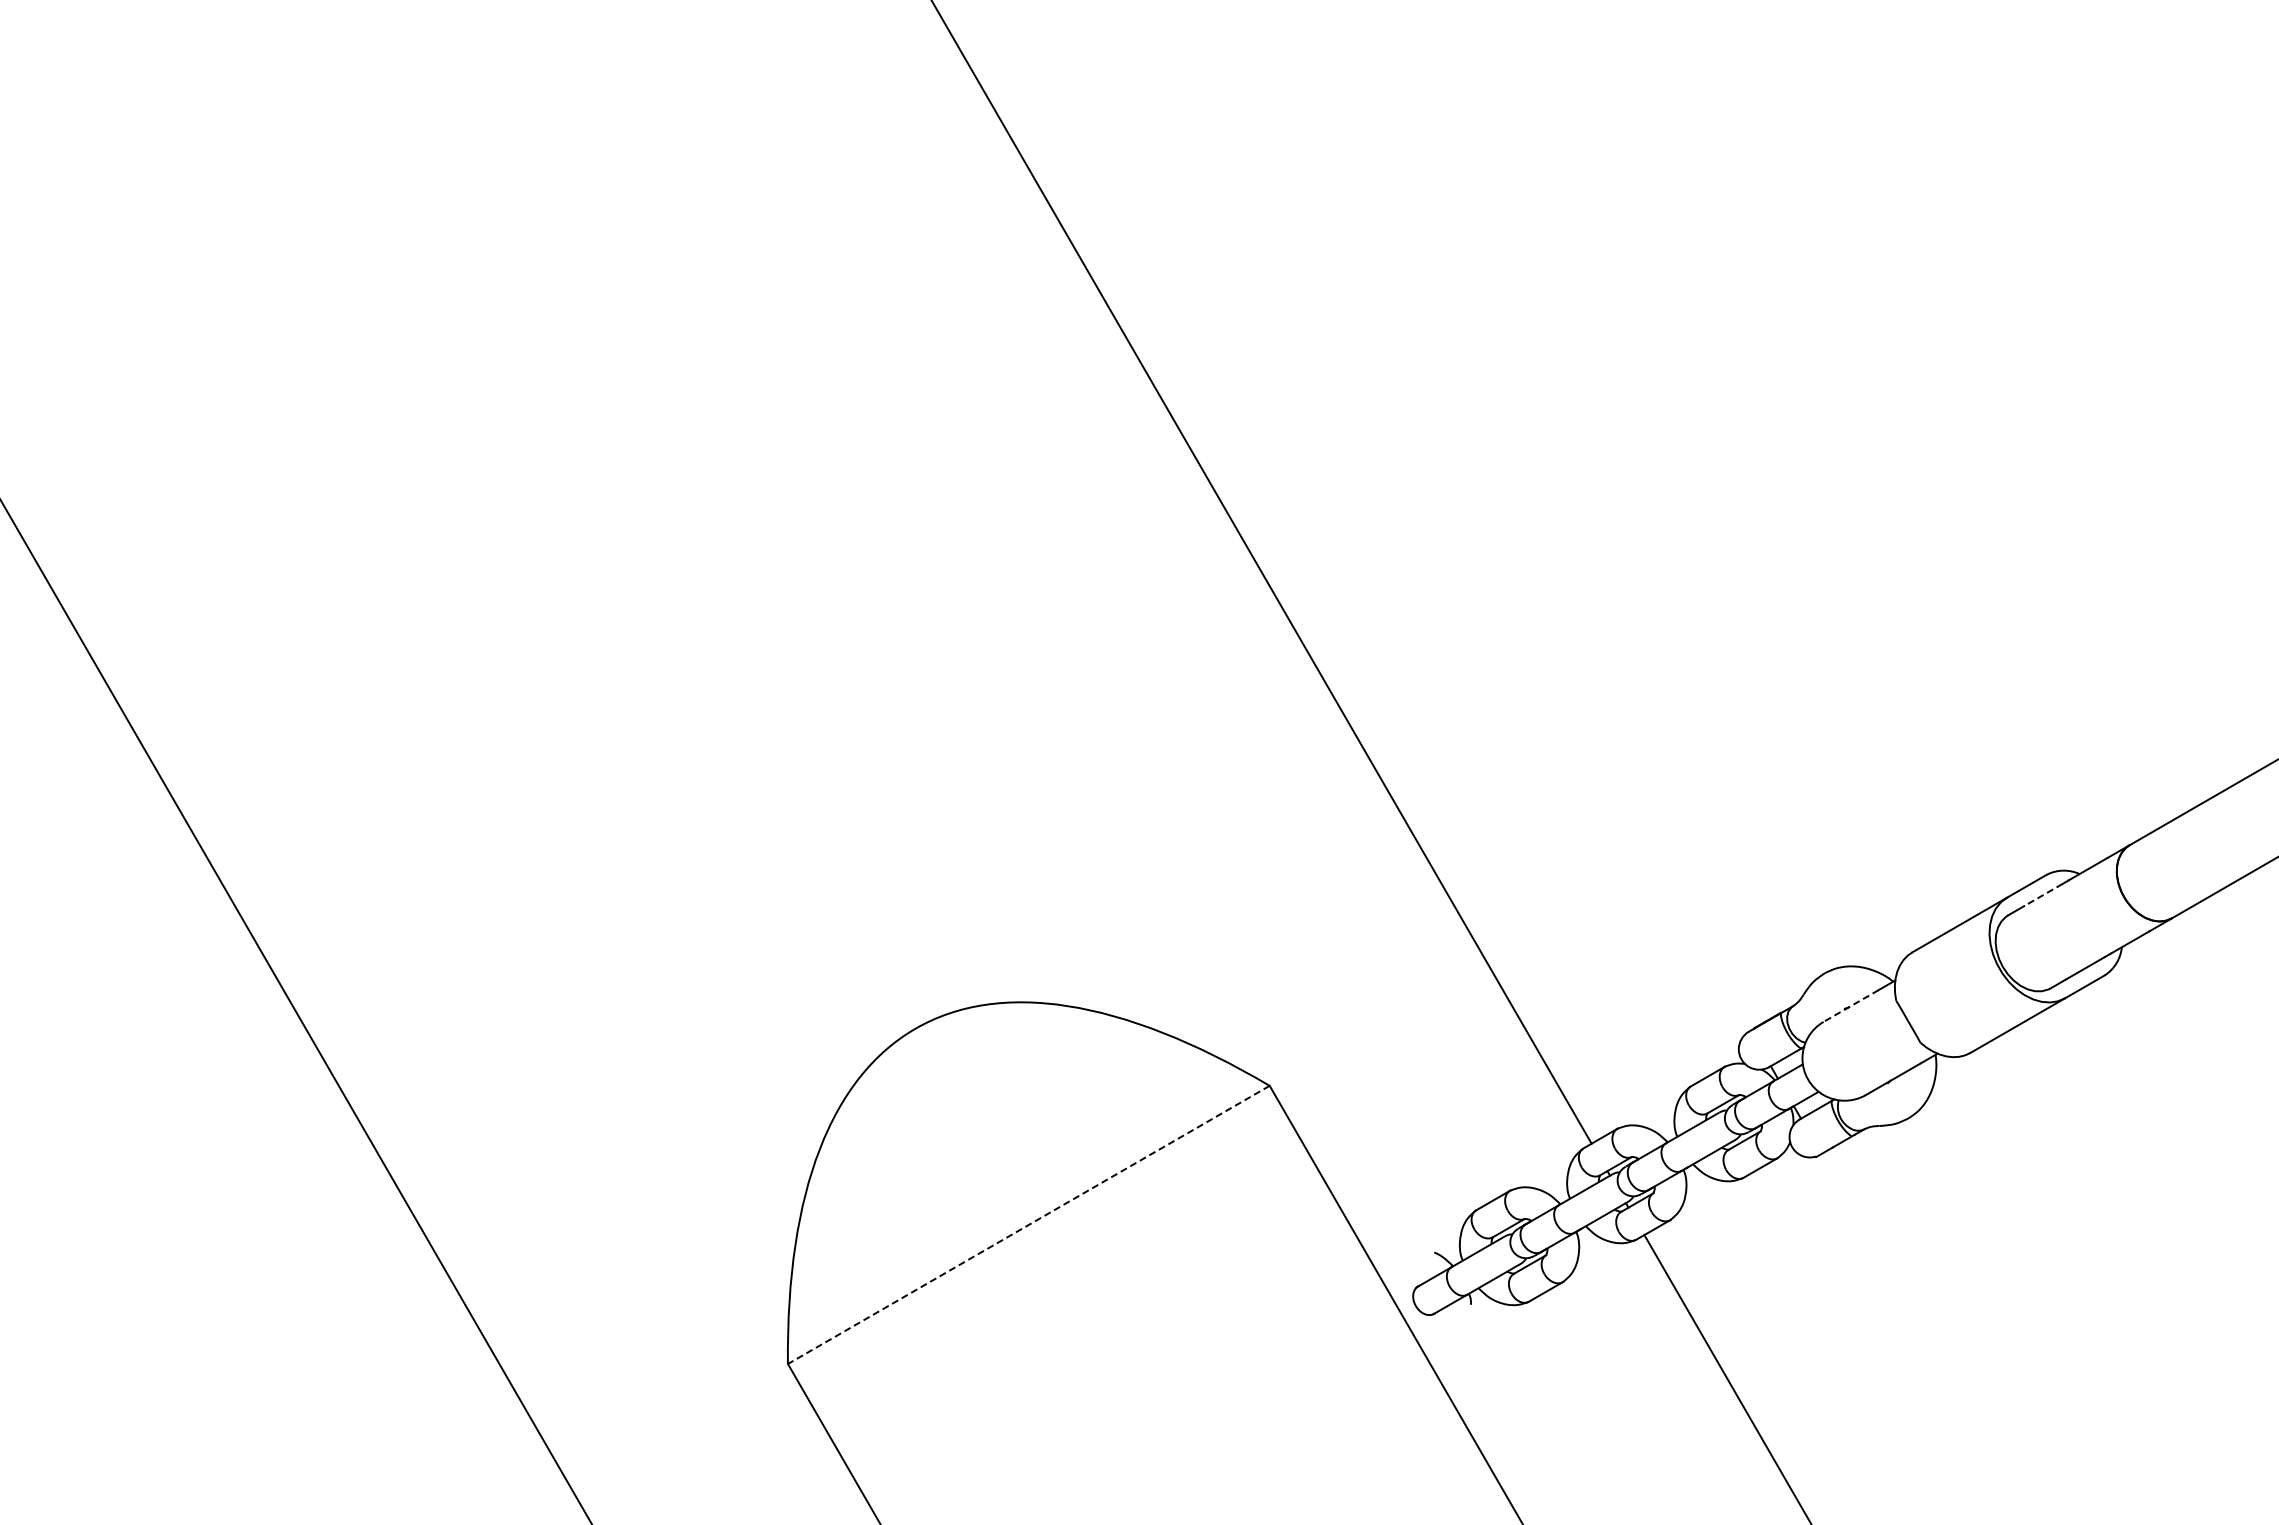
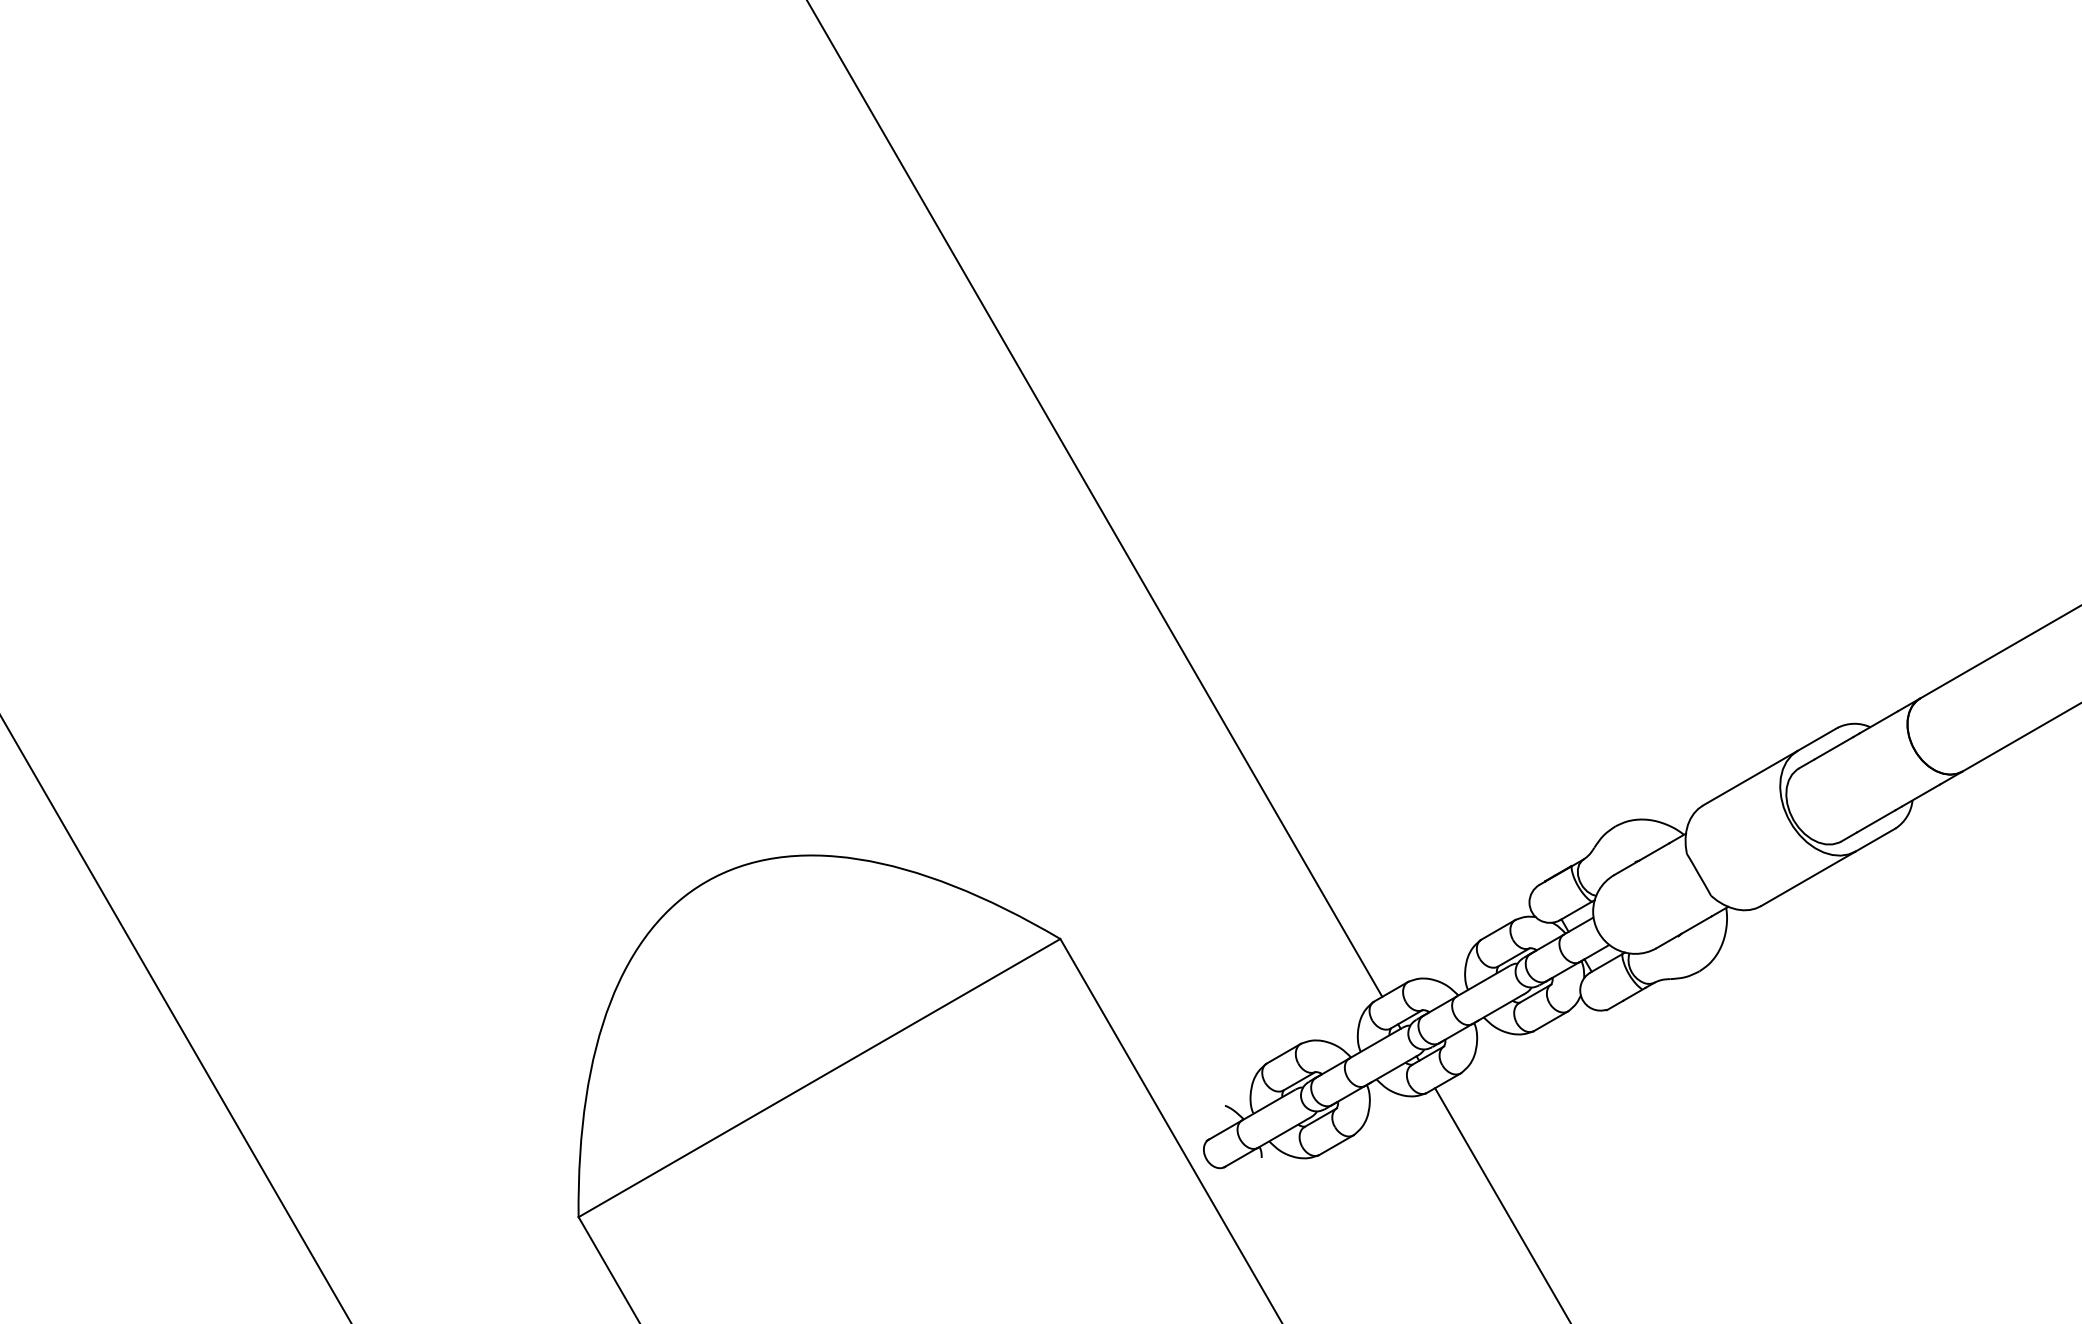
line: (2042, 895) -> (1833, 748), dashed -> solid
line: (1851, 1006) -> (1642, 859), dashed -> solid
line: (1028, 1225) -> (819, 1078), dashed -> solid

